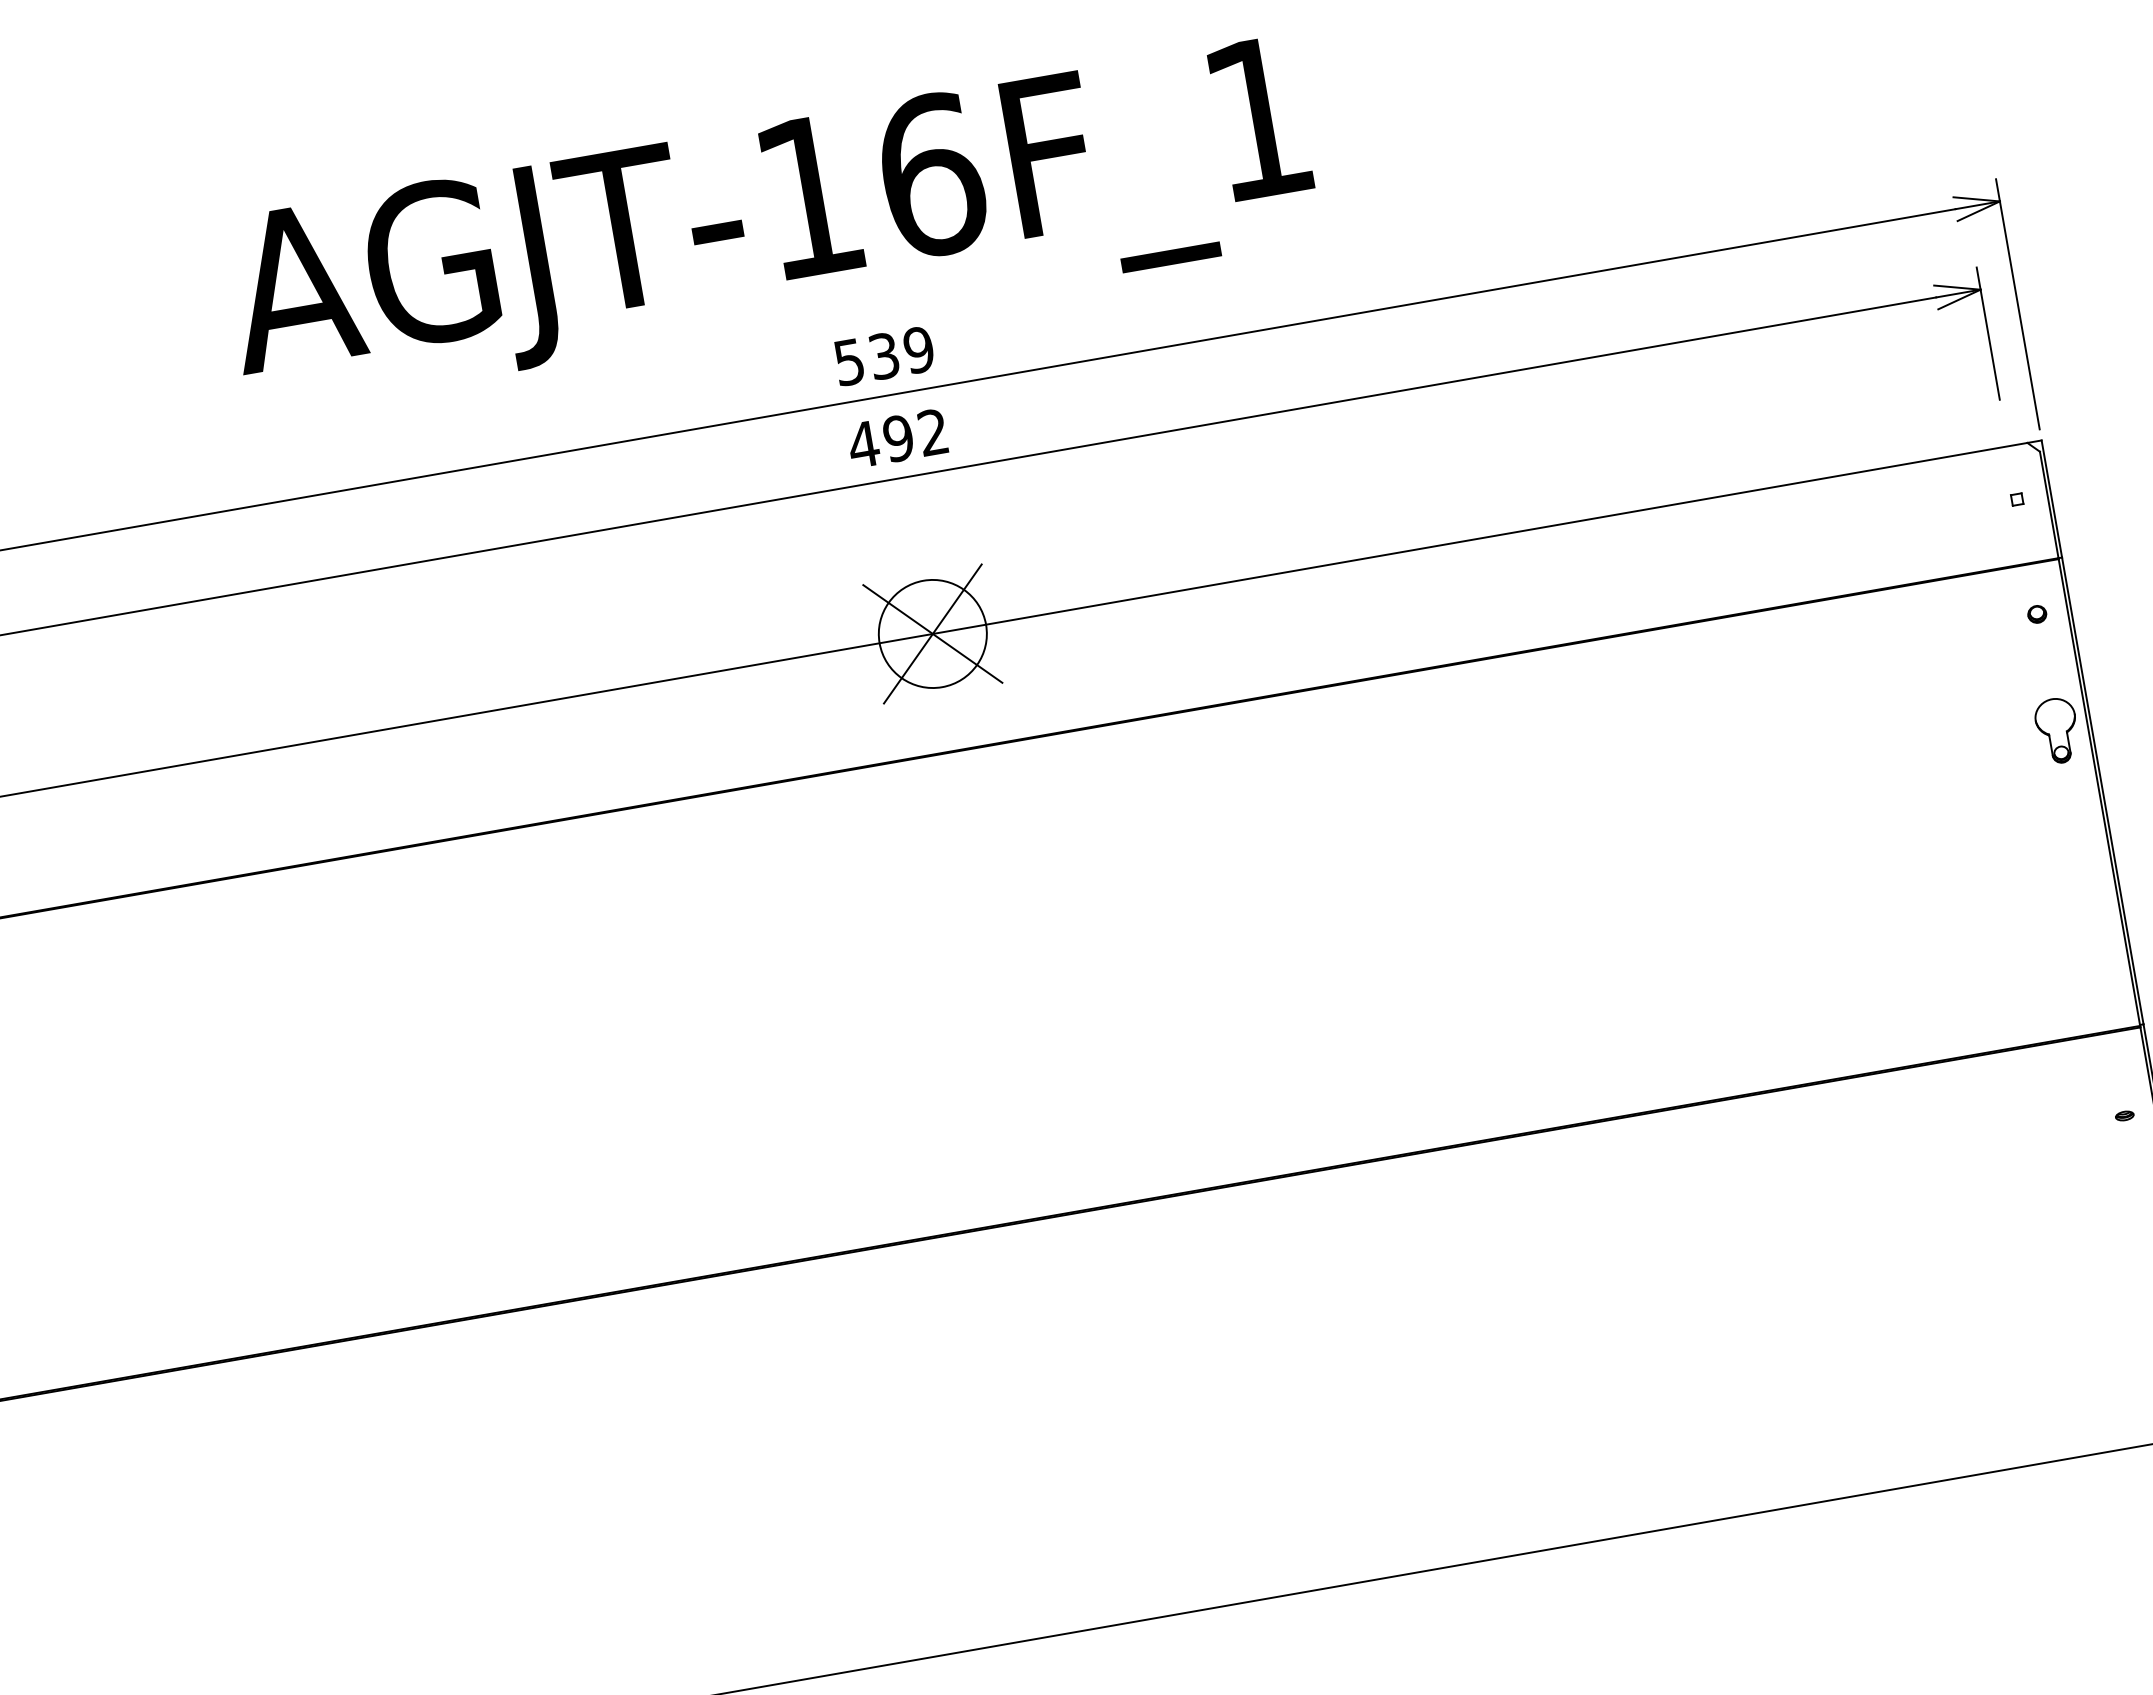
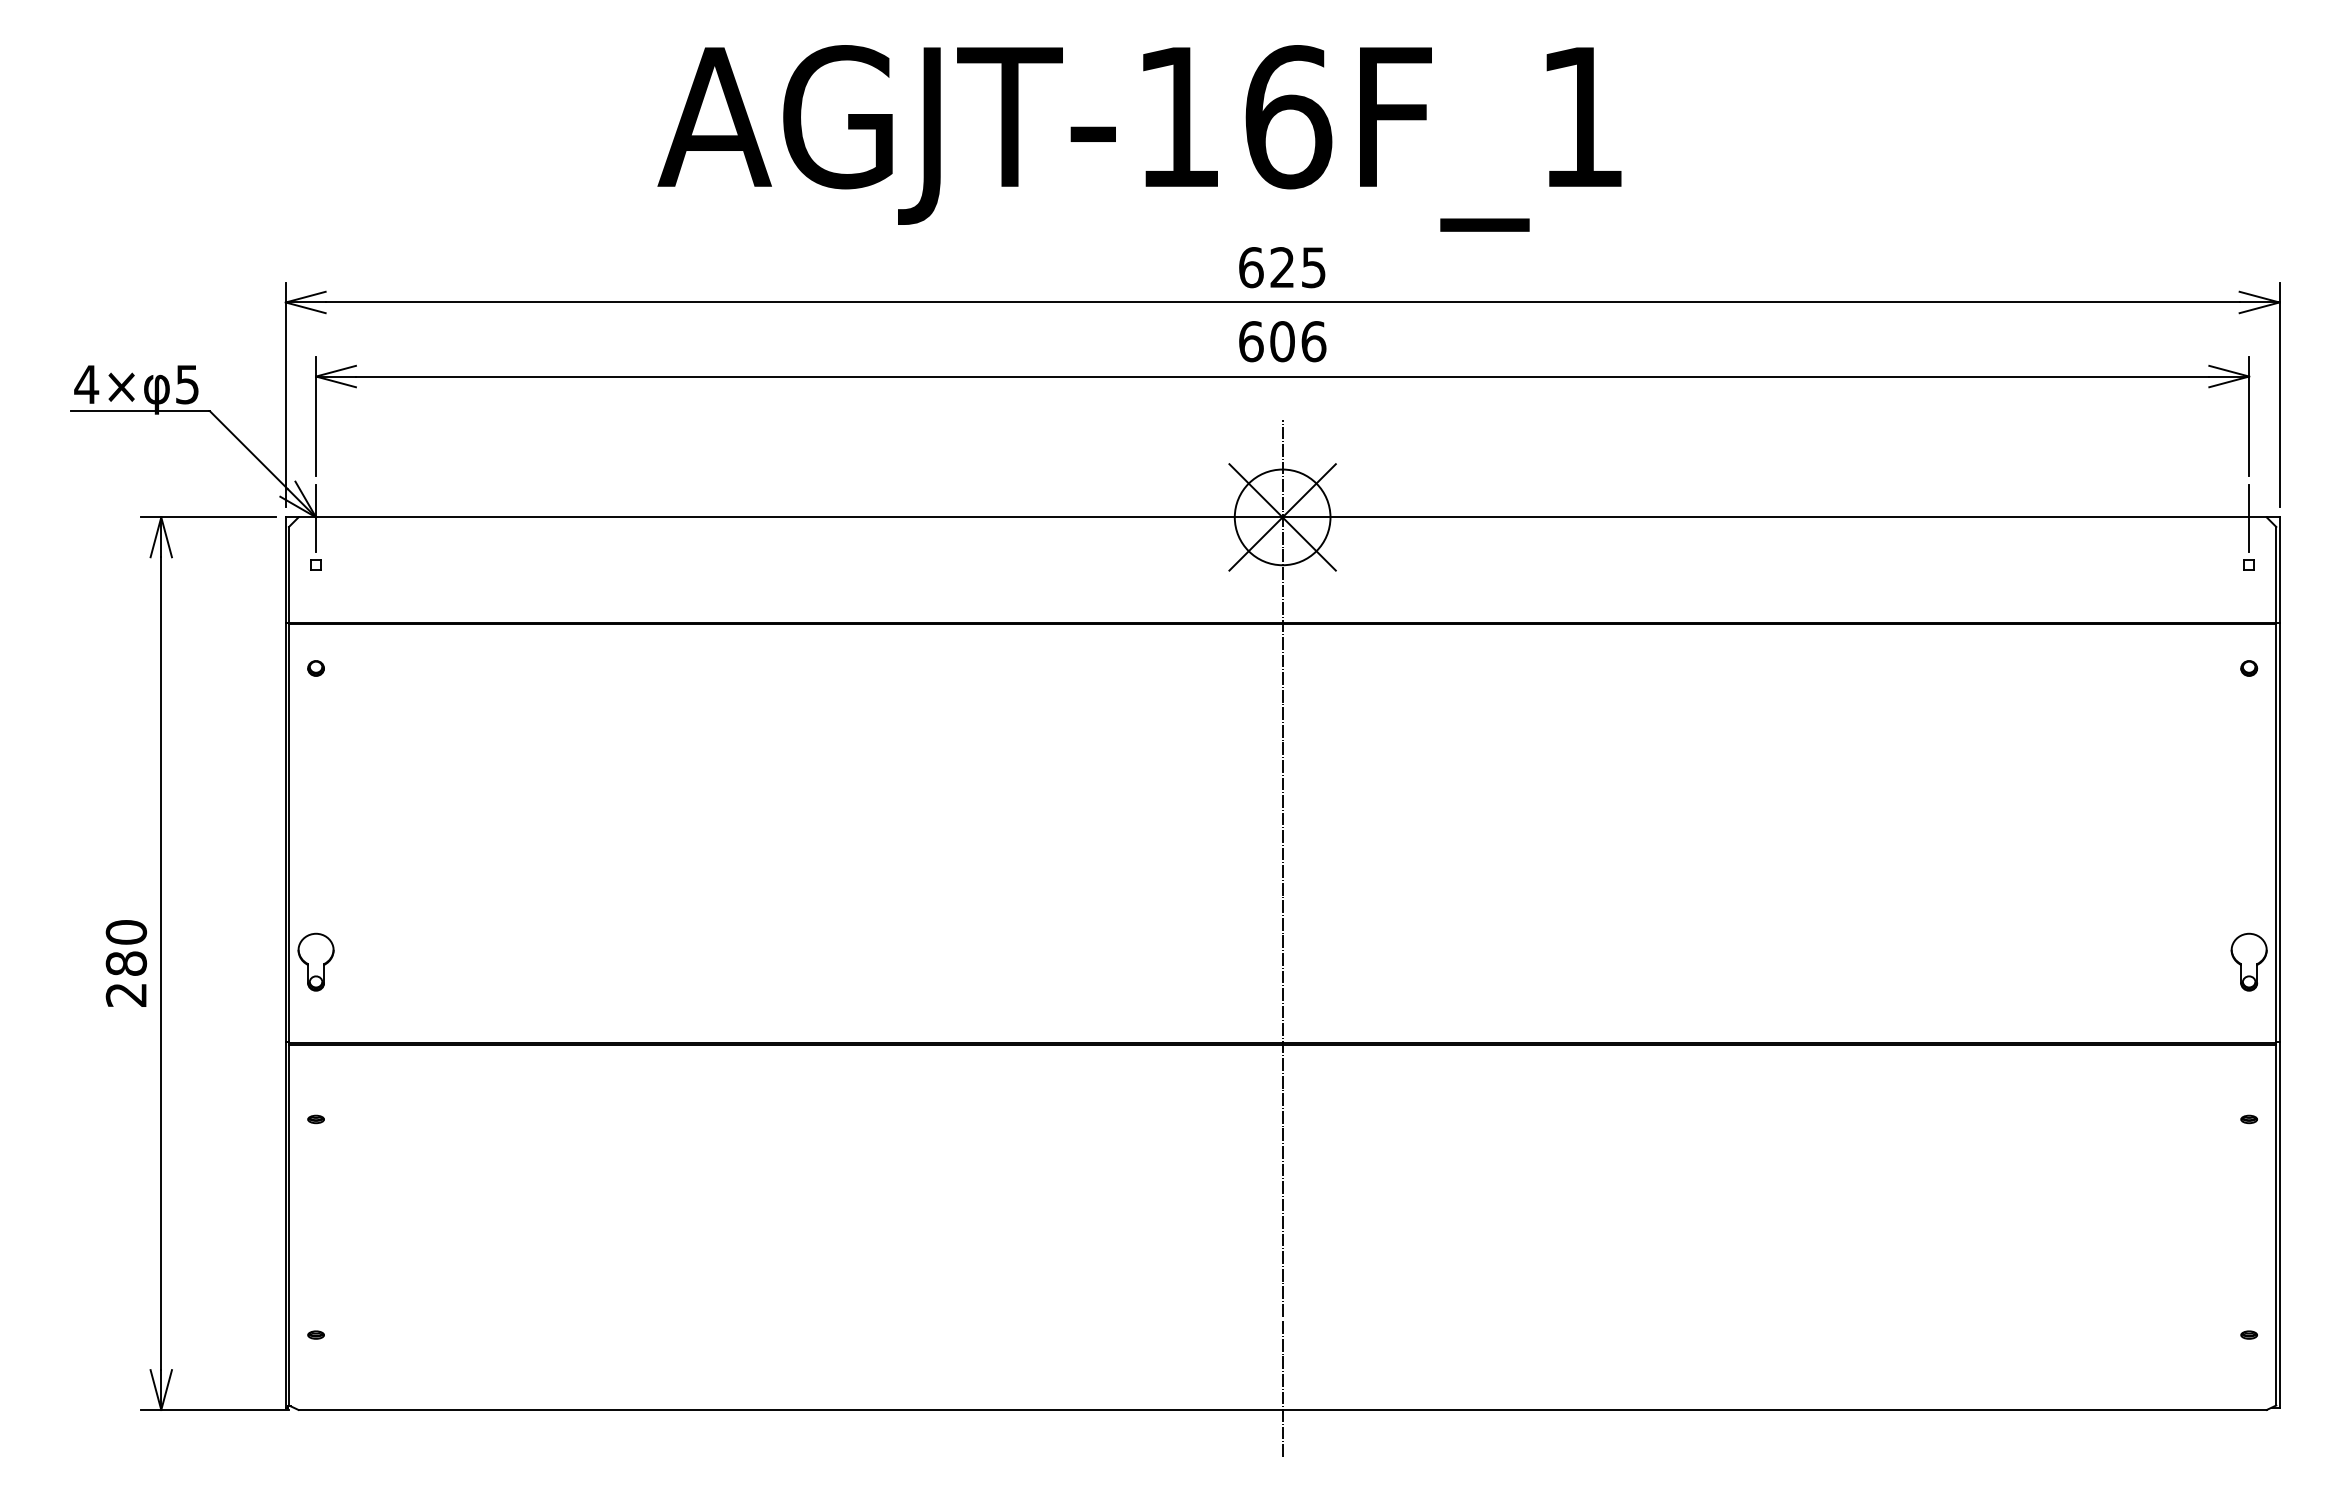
text: (770, 228) -> (1139, 138), moved
text: (884, 356) -> (1282, 267), 539 -> 625
text: (898, 438) -> (1282, 341), 492 -> 606
line: (2008, 447) -> (2249, 518), added
part: (2056, 730) -> (2248, 961), moved
line: (1014, 1102) -> (1282, 938), added

